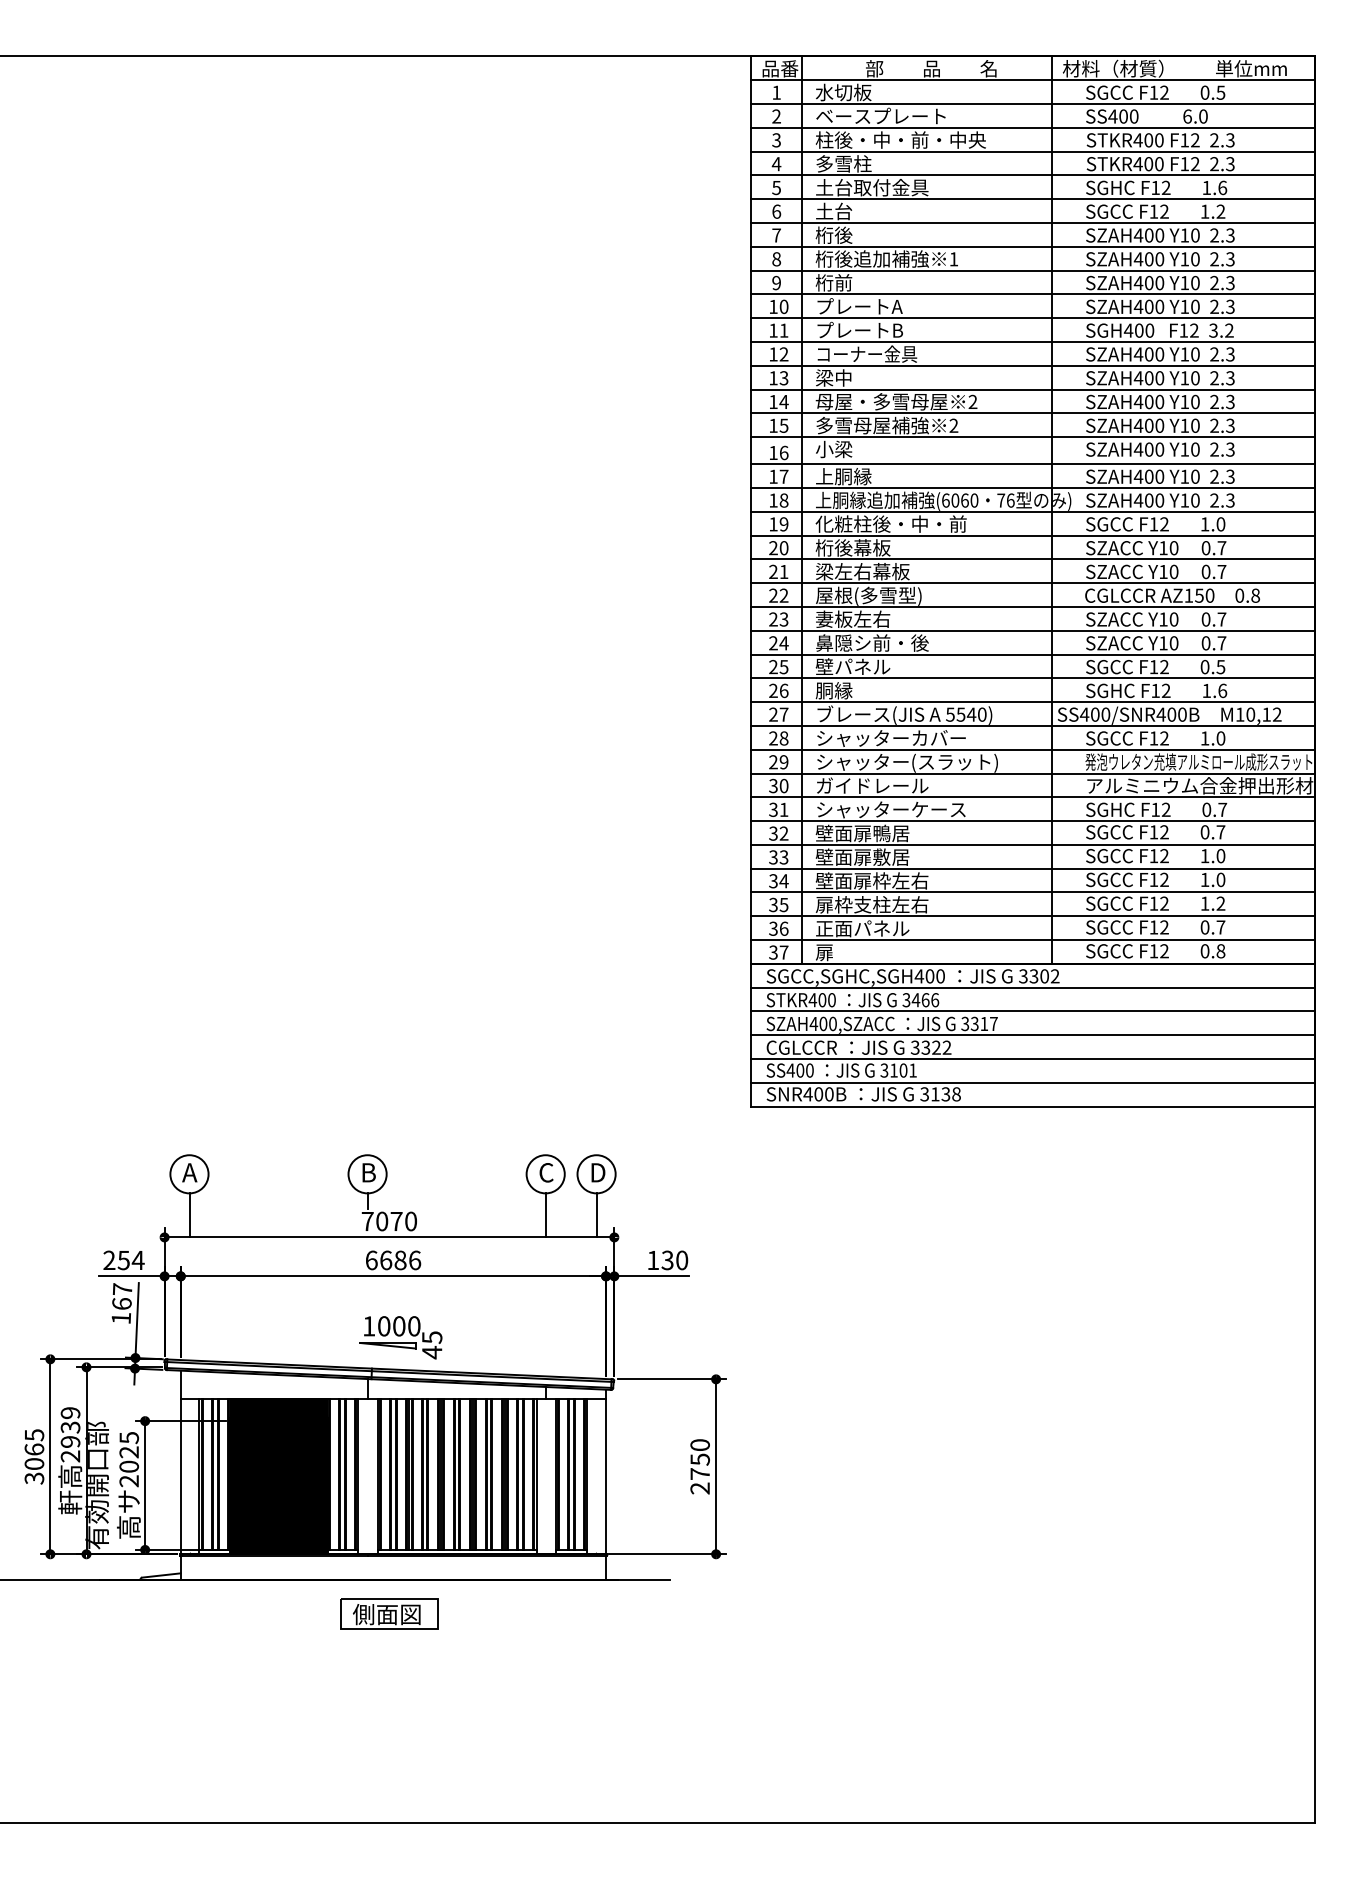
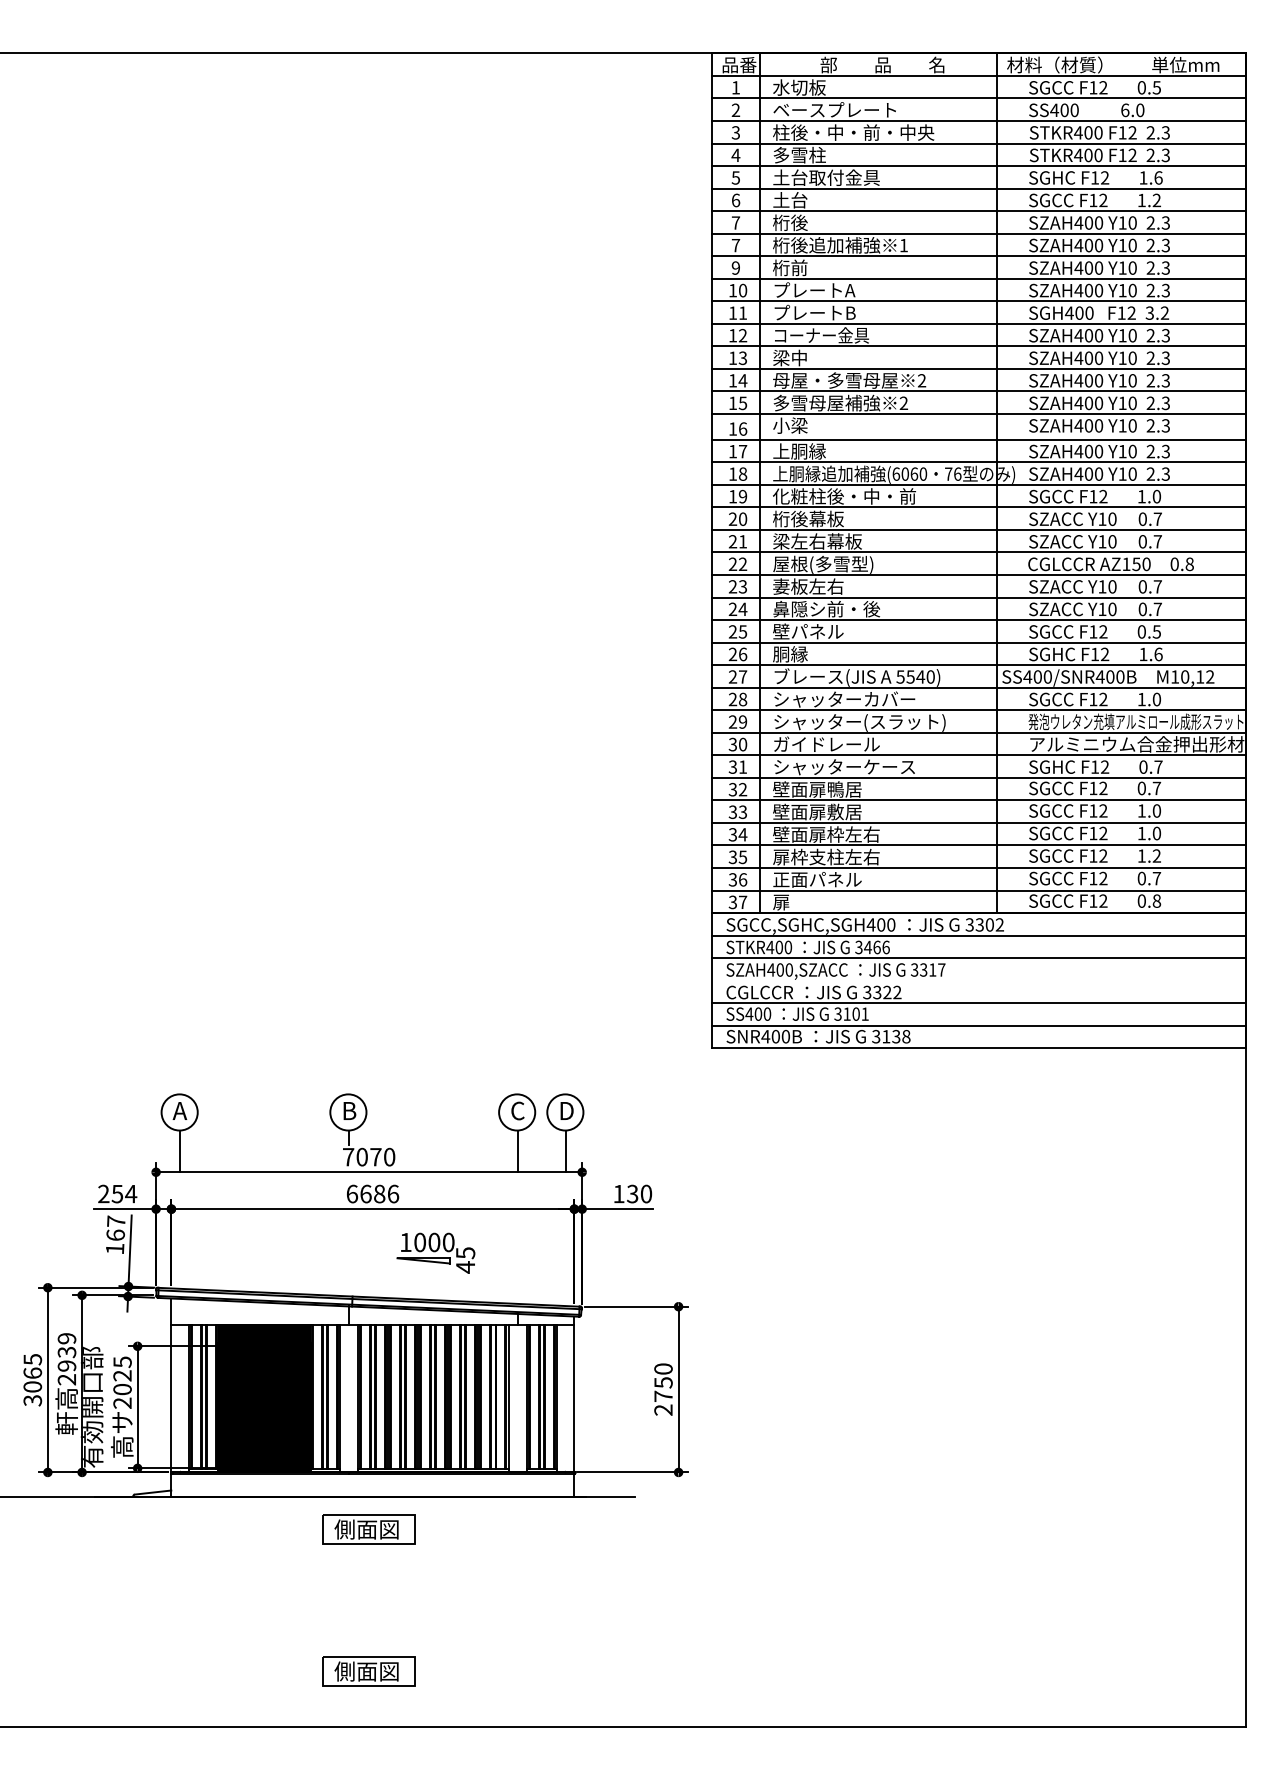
text: (776, 259) -> (735, 245), 8 -> 7
line: (1032, 1035) -> (978, 980), removed
part: (400, 1336) -> (435, 1252), moved
part: (388, 1764) -> (368, 1671), added

